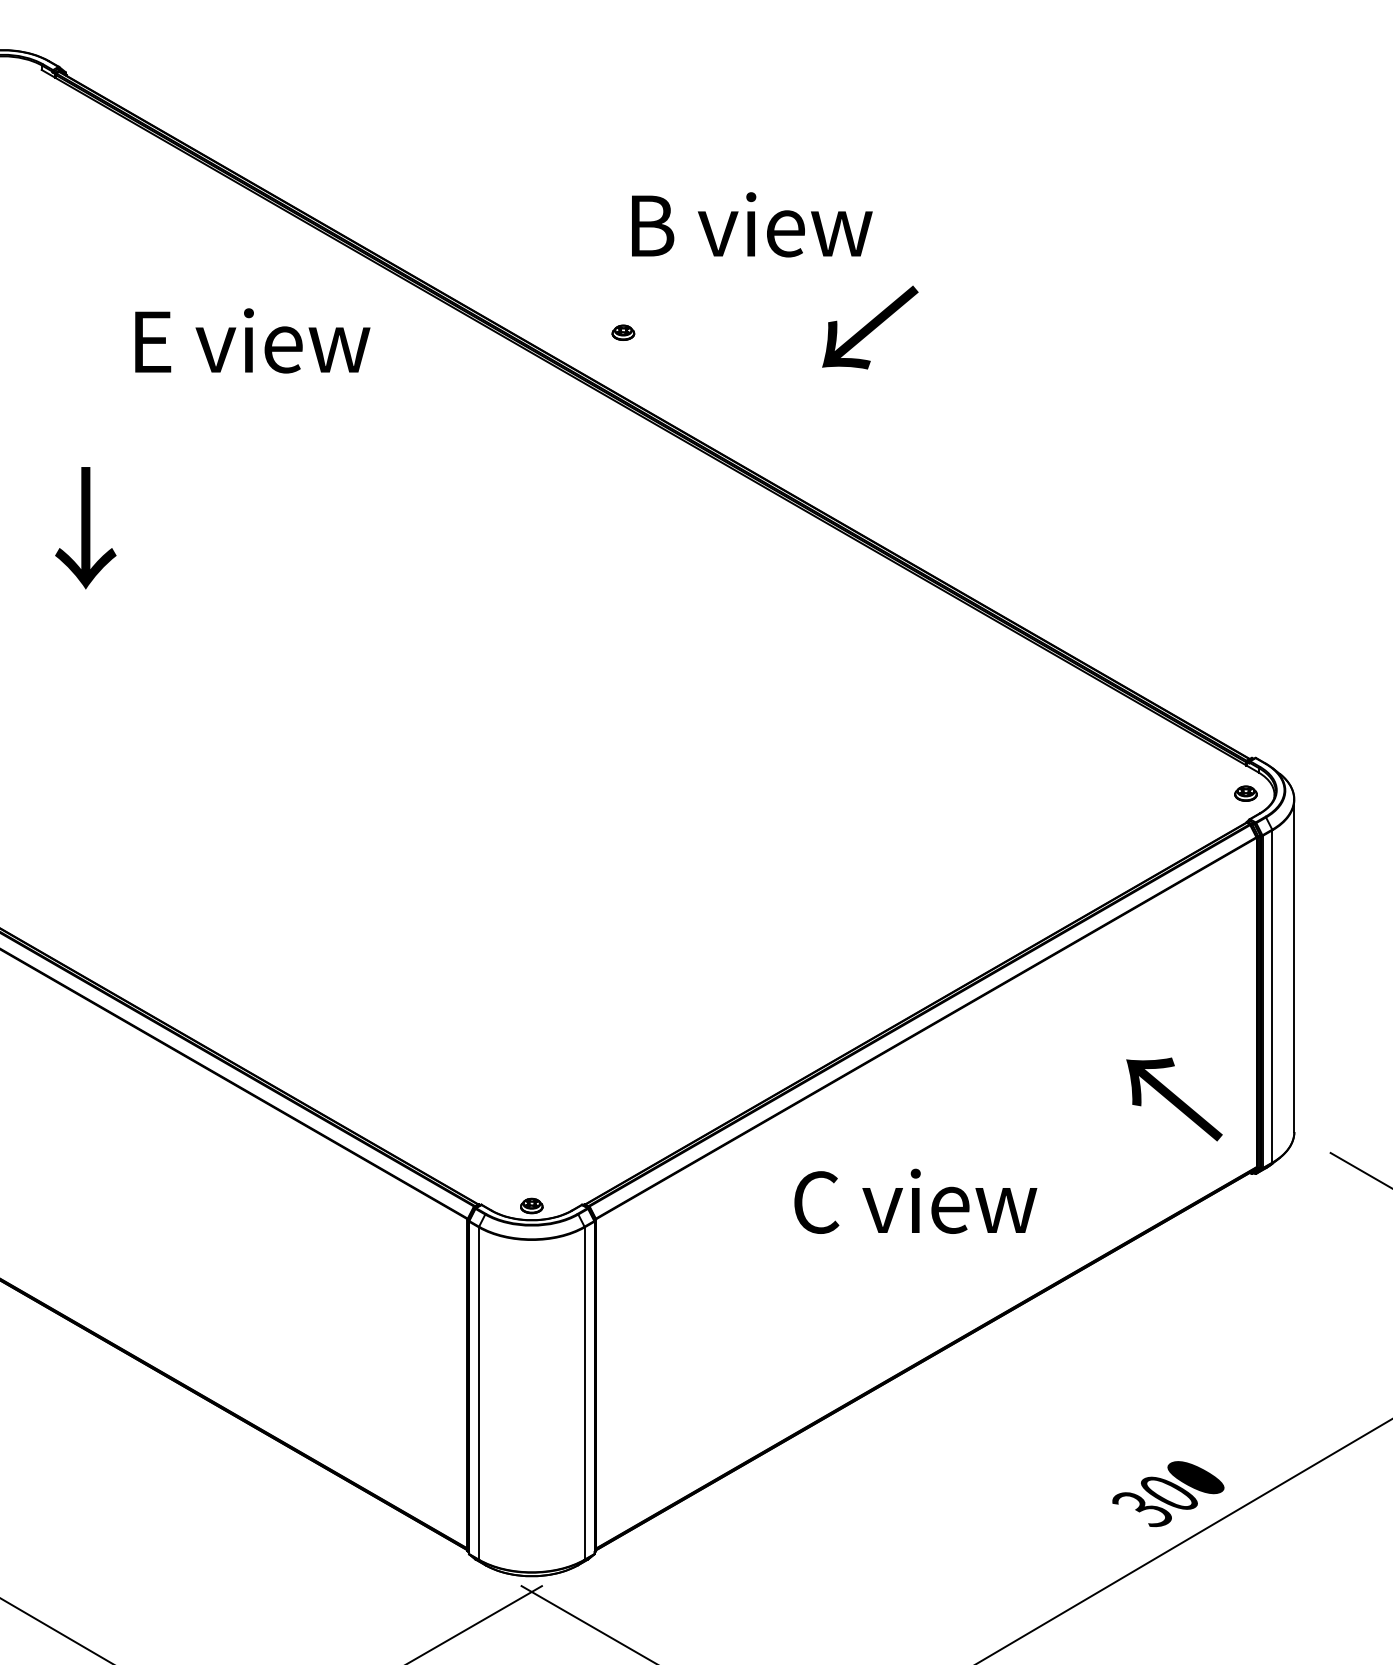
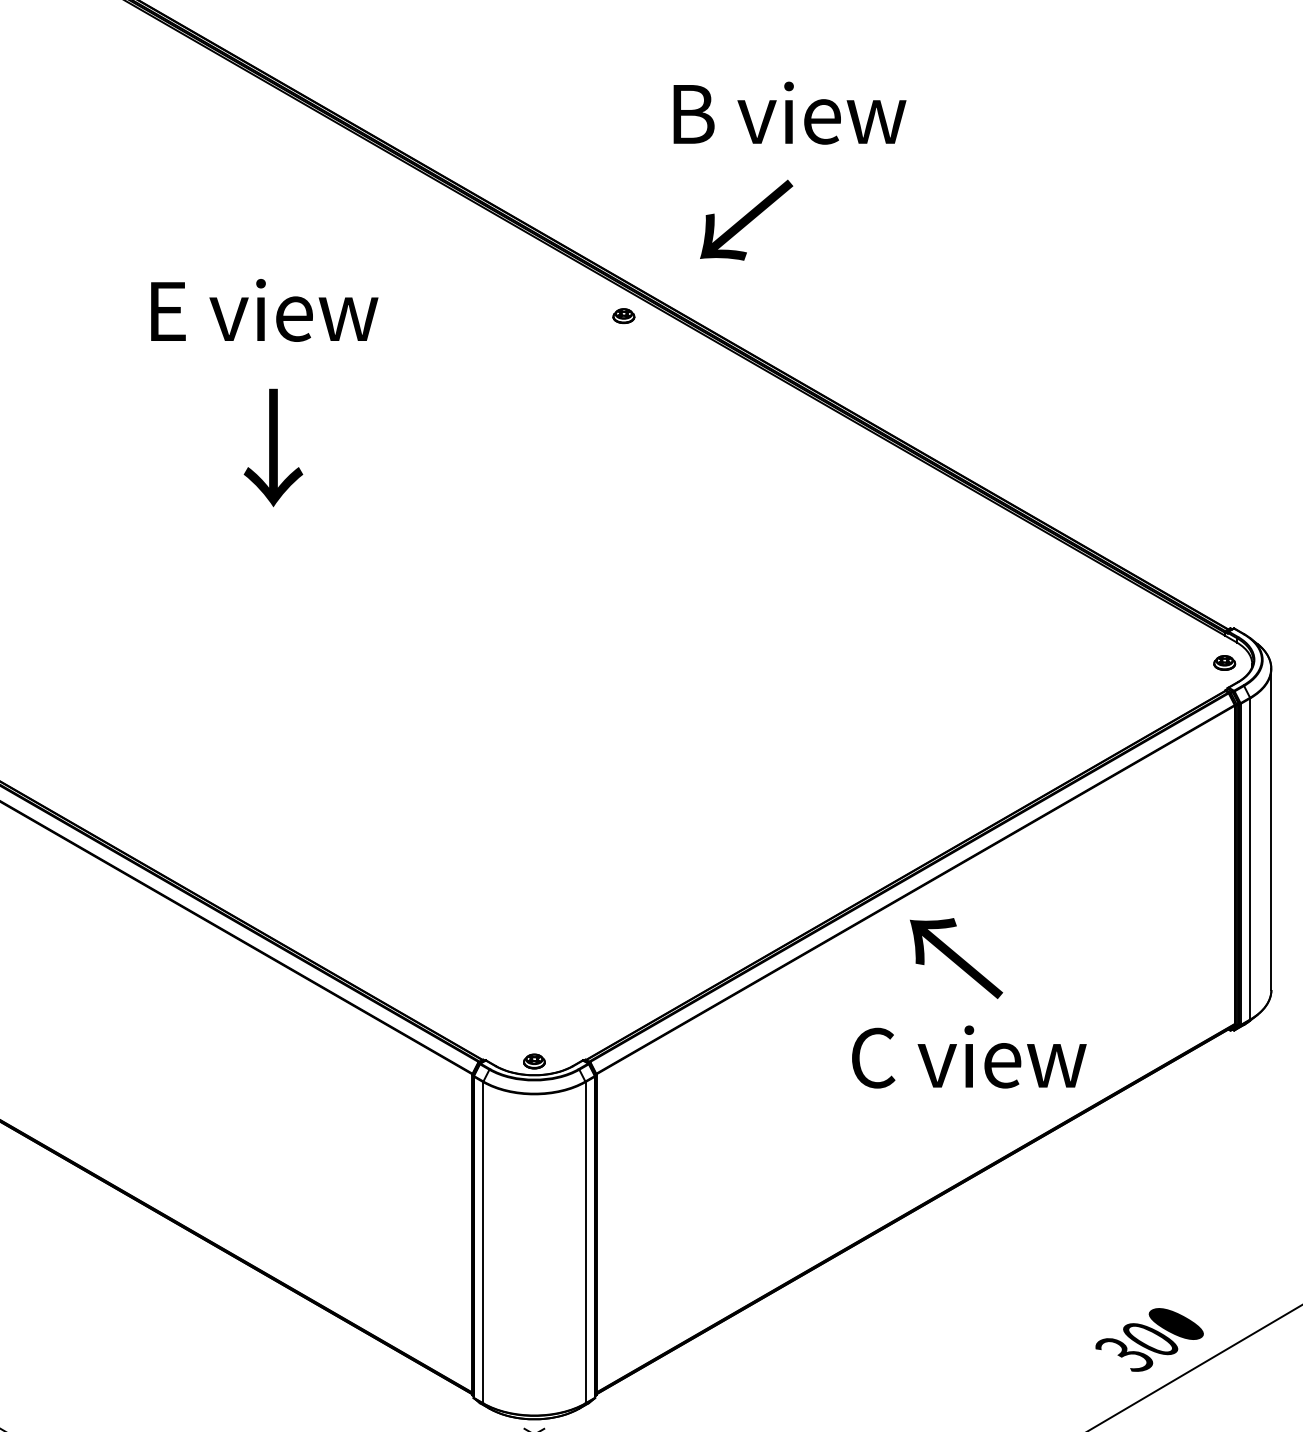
text: (752, 224) -> (790, 112), moved
text: (870, 327) -> (746, 220), moved
part: (623, 332) -> (623, 315), moved
text: (252, 340) -> (264, 310), moved
text: (85, 528) -> (273, 448), moved
text: (1174, 1099) -> (956, 958), moved
text: (915, 1200) -> (969, 1056), moved

